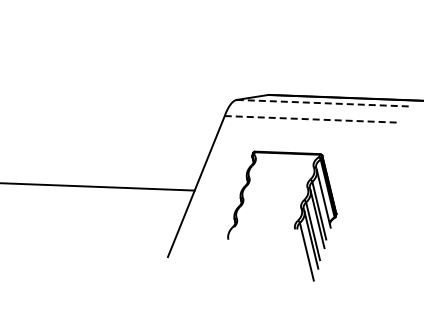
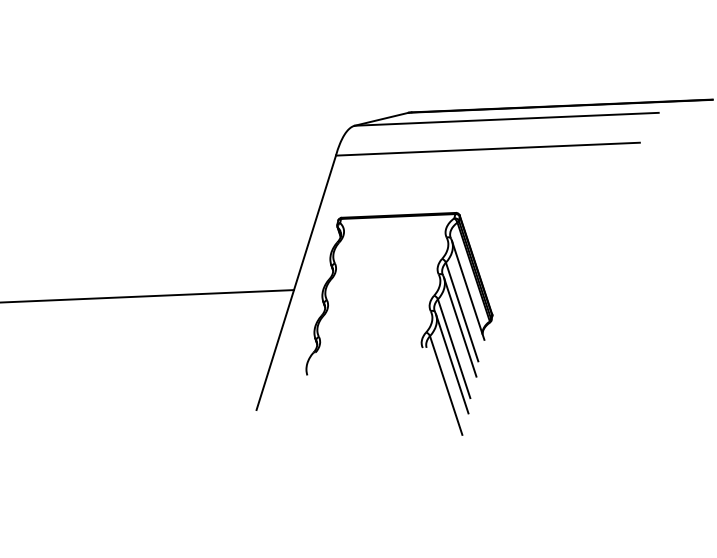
line: (323, 103) -> (506, 119), dashed -> solid
line: (311, 119) -> (488, 149), dashed -> solid
part: (294, 223) -> (420, 337), moved

